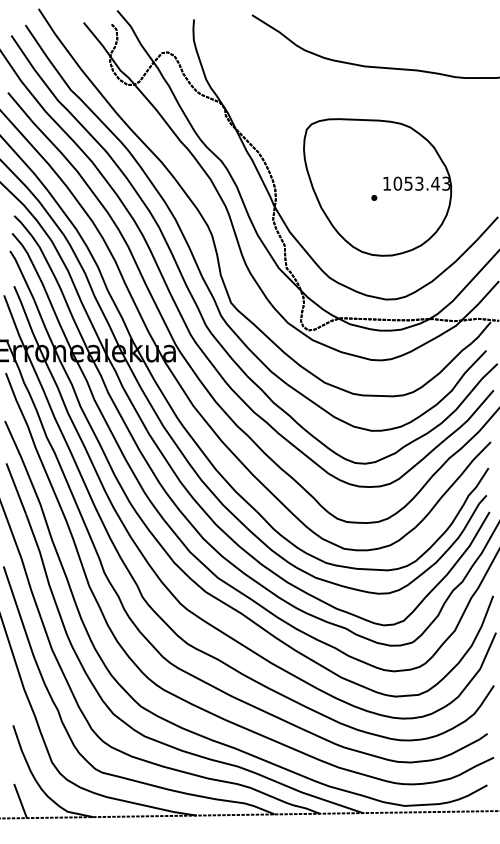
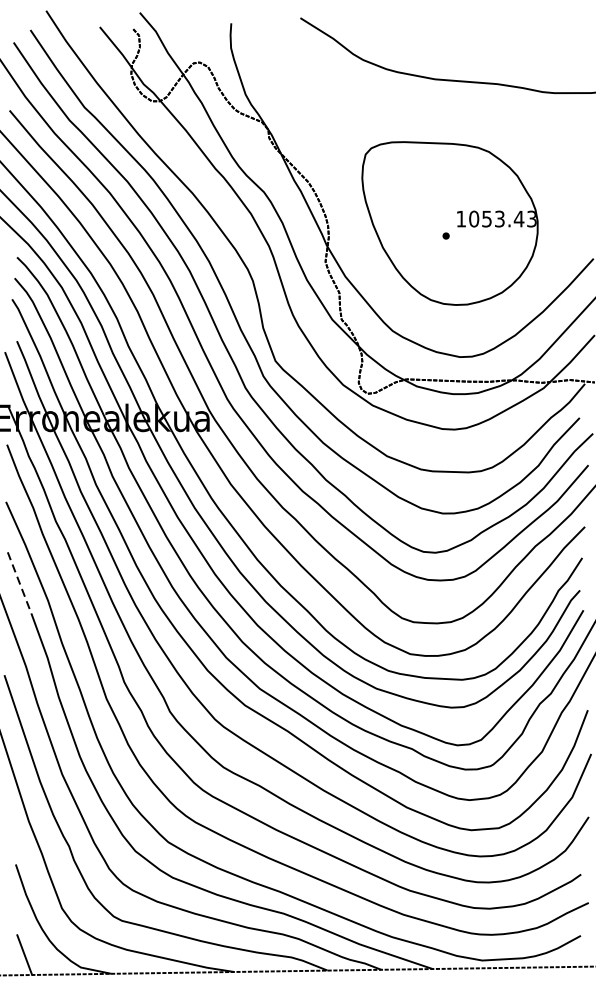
line: (16, 489) -> (19, 583), solid -> dashed

